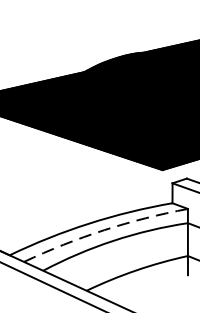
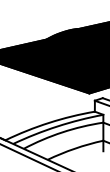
arc: (104, 230) -> (57, 126), dashed -> solid

